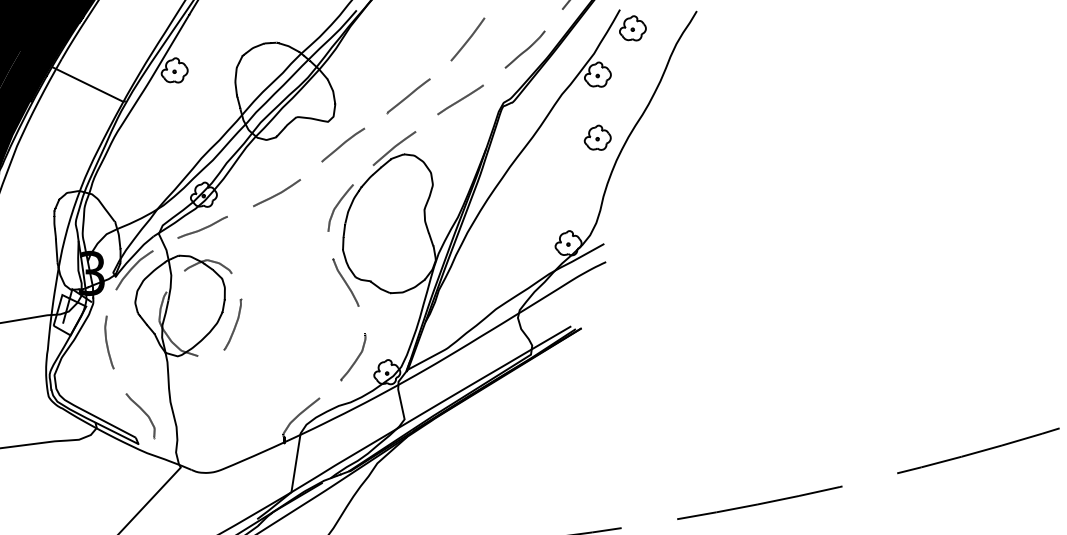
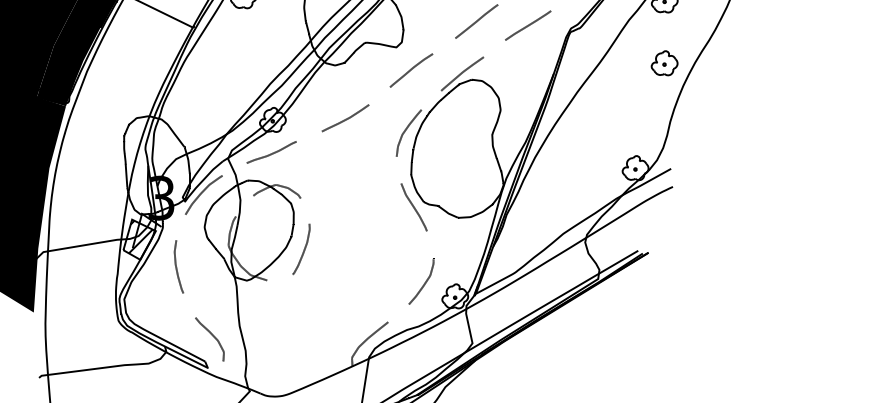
hatch: (71, 312) -> (141, 237), added

